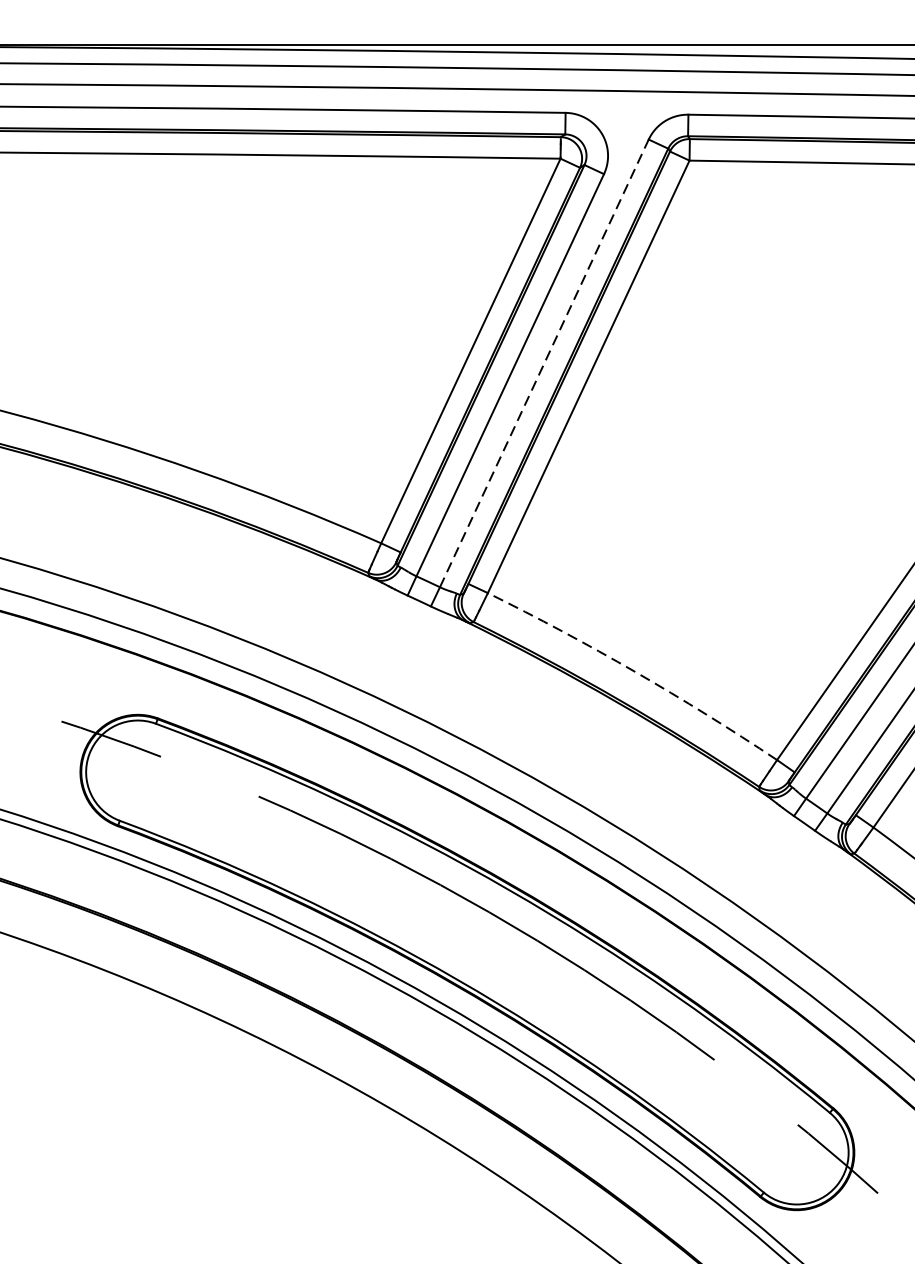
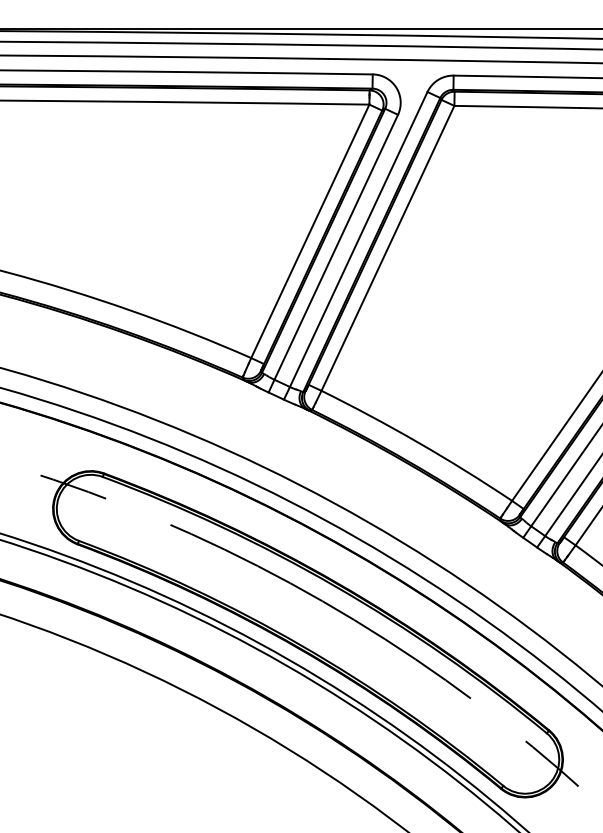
line: (544, 363) -> (358, 239), dashed -> solid
arc: (635, 671) -> (418, 442), dashed -> solid

